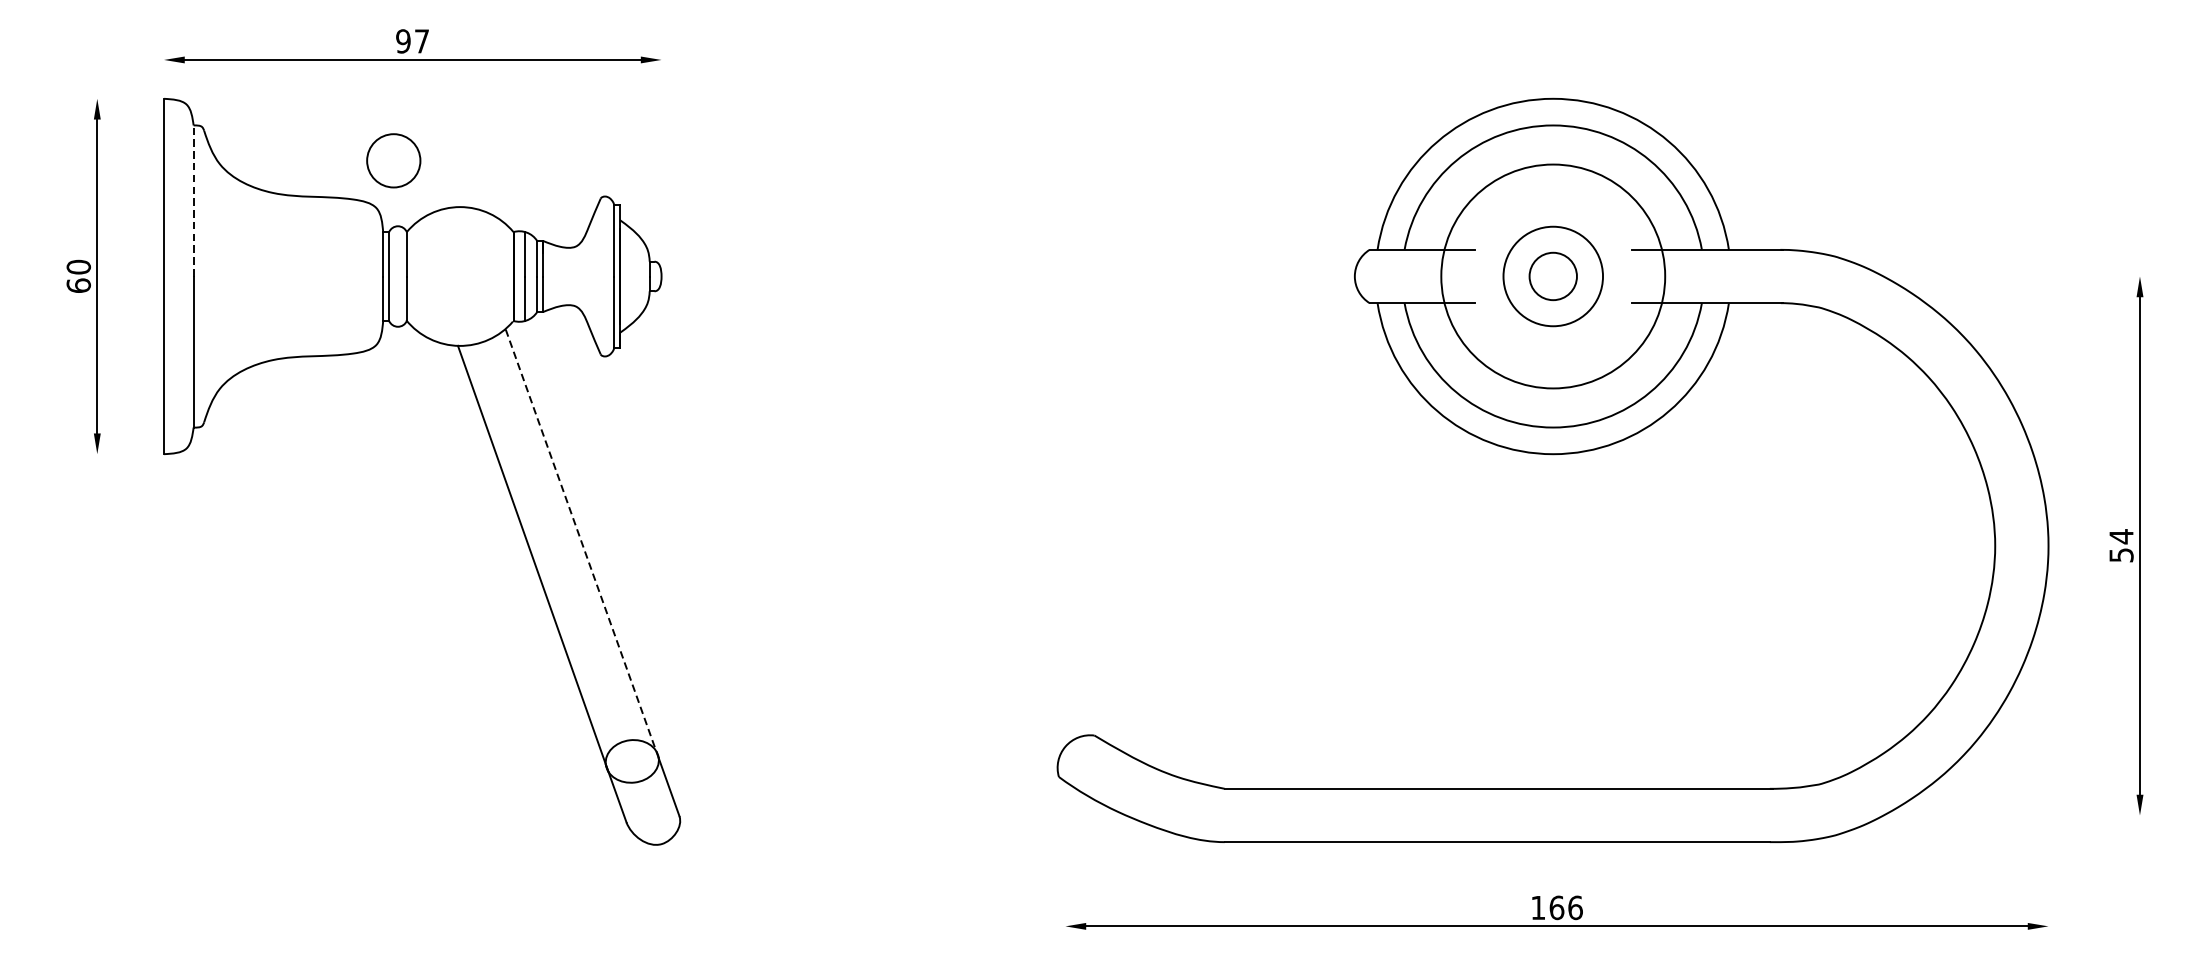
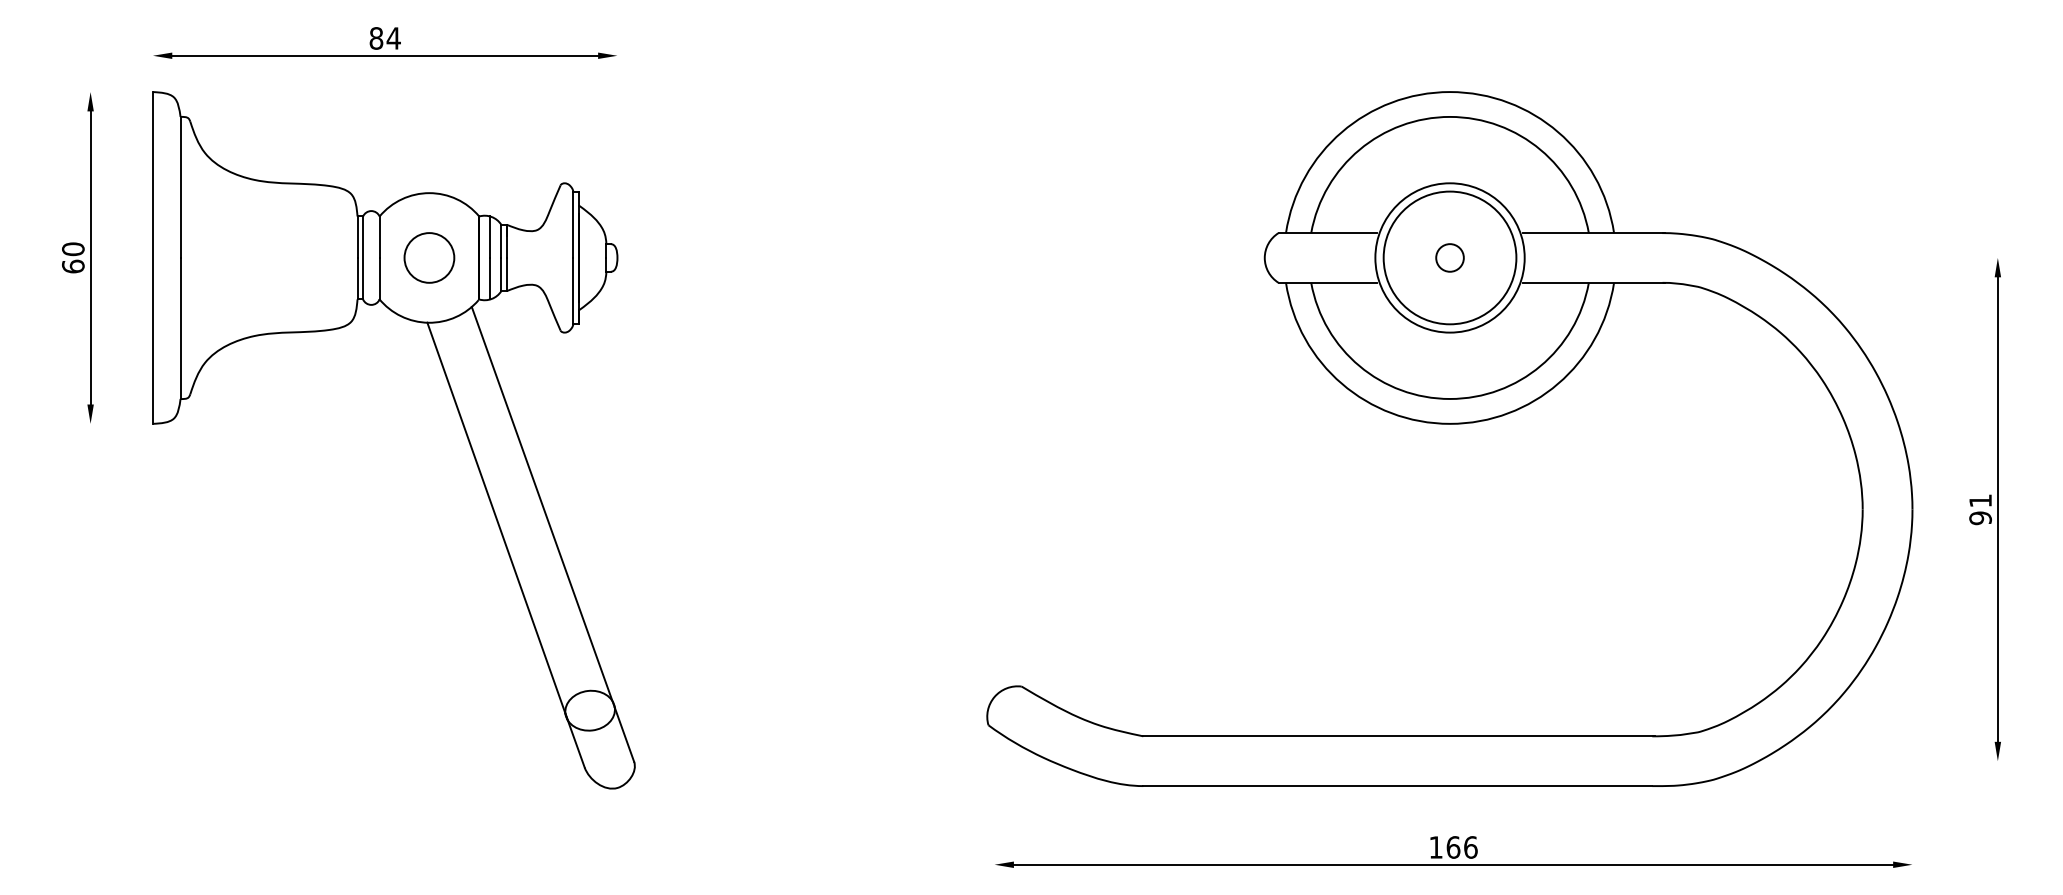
text: (412, 41) -> (384, 38), 97 -> 84
circle: (393, 160) -> (429, 257), moved
line: (193, 201) -> (180, 187), dashed -> solid
circle: (1552, 276) -> (1449, 257), size x0.62
circle: (1552, 276) -> (1449, 257), size x0.71
circle: (1552, 276) -> (1449, 257), size x1.43
line: (582, 543) -> (543, 507), dashed -> solid
text: (2121, 545) -> (1980, 509), 54 -> 91

